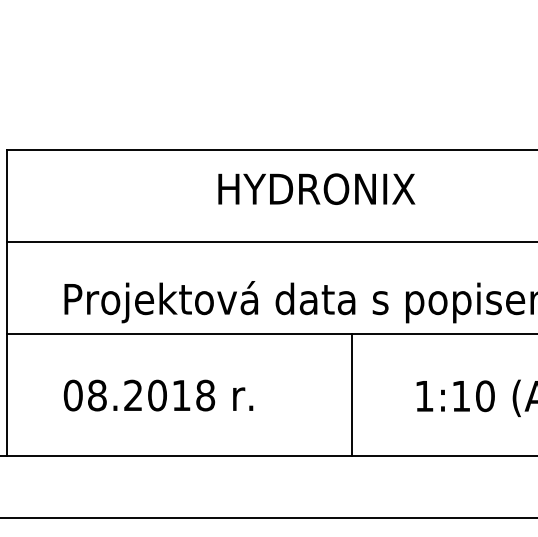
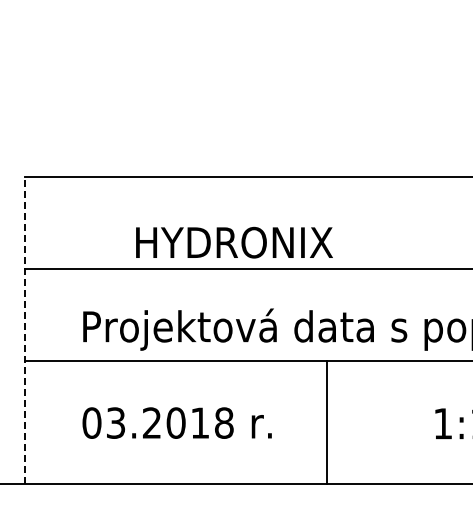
text: (316, 188) -> (234, 242), moved
line: (6, 302) -> (25, 330), solid -> dashed
line: (351, 394) -> (327, 422), moved
text: (97, 395) -> (116, 423), 08.2018 -> 03.2018

